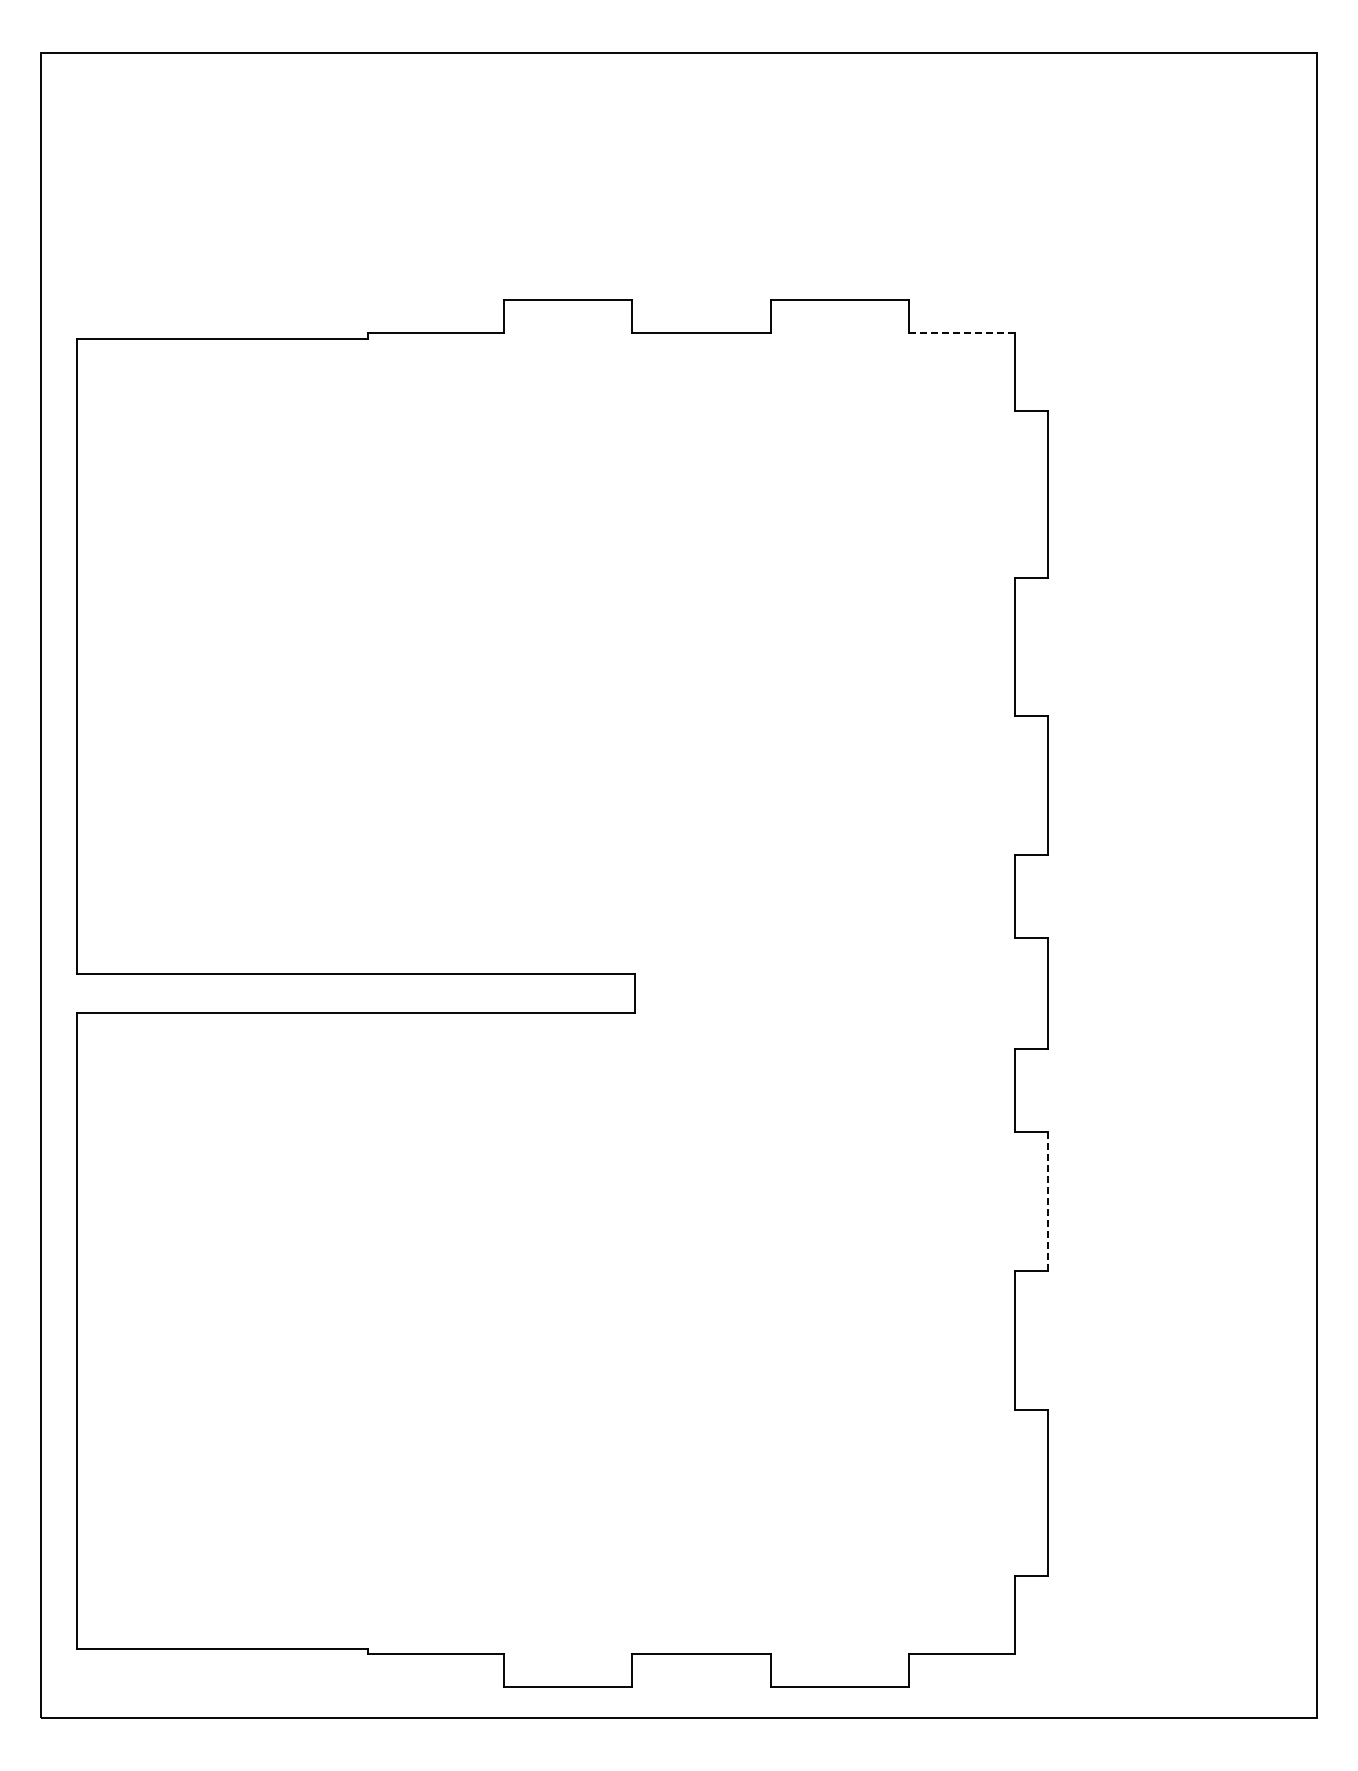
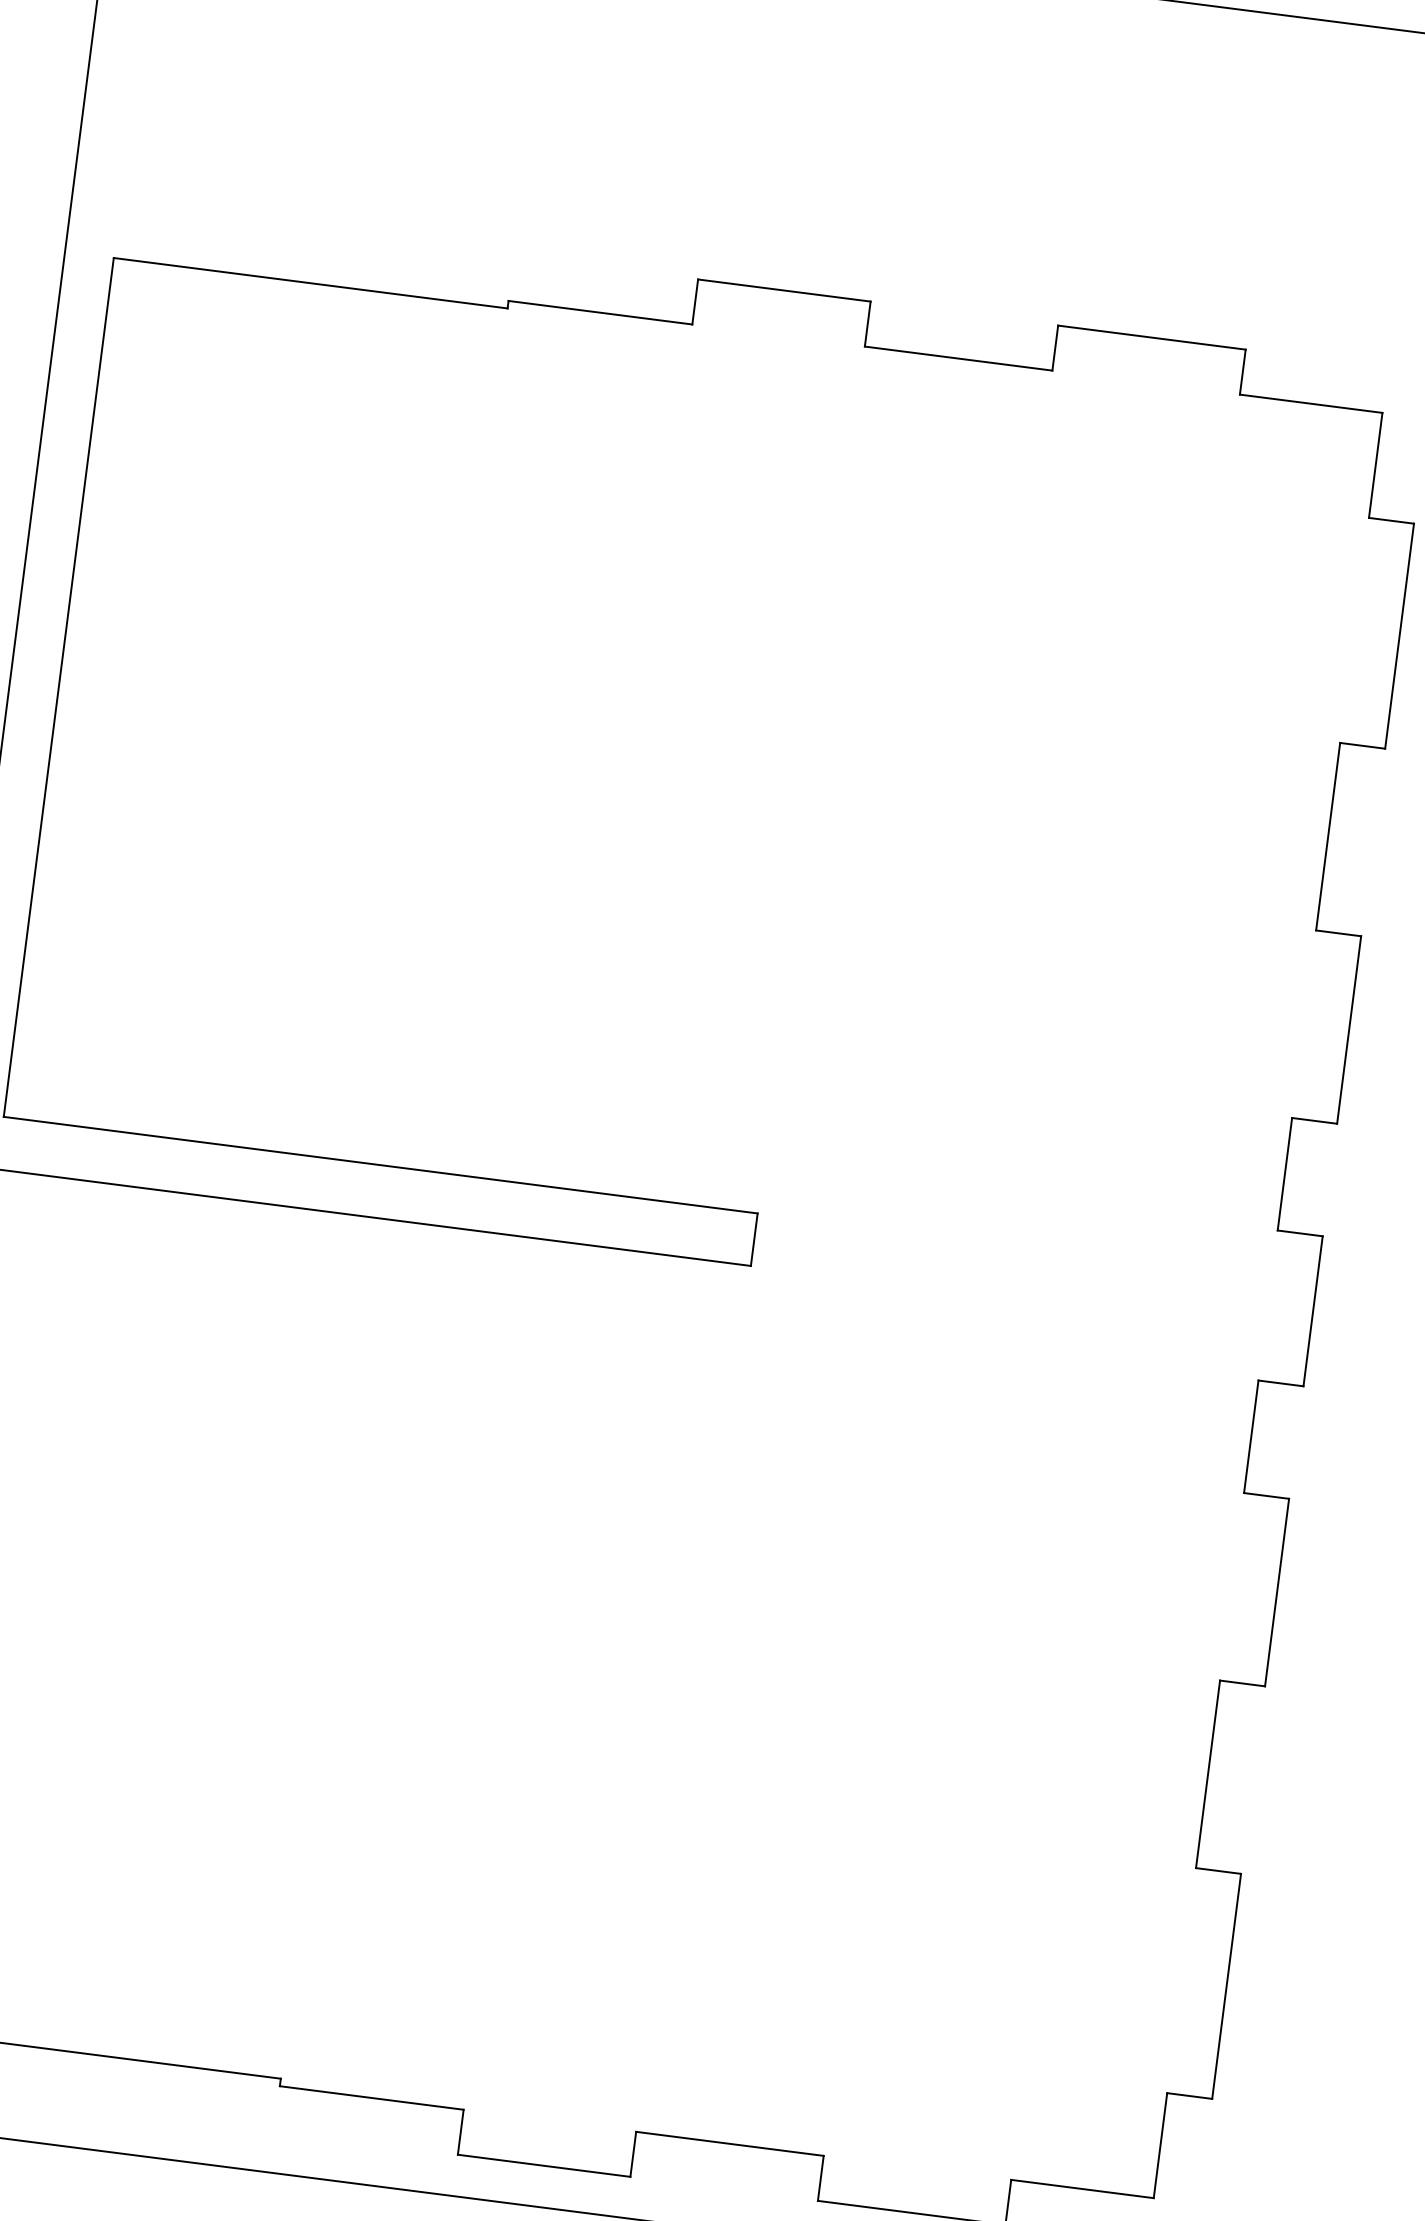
line: (962, 333) -> (1311, 404), dashed -> solid
line: (1048, 1201) -> (1277, 1592), dashed -> solid

